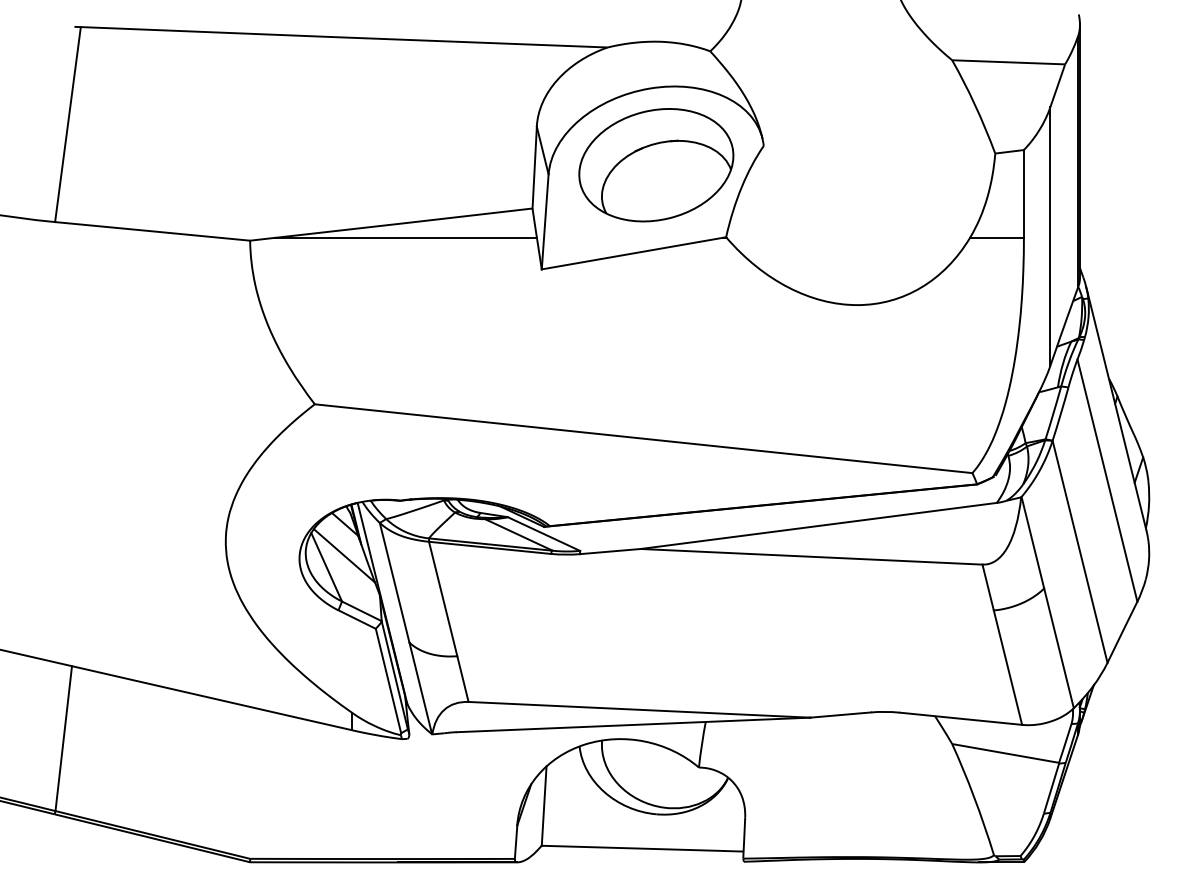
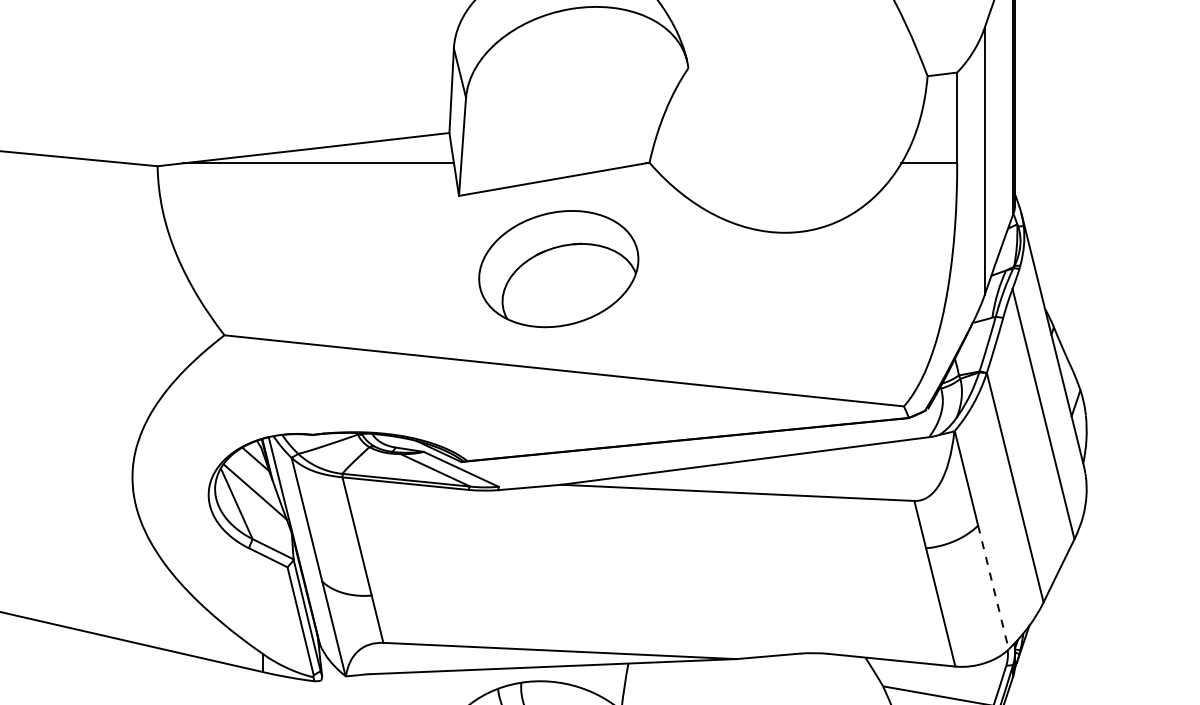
part: (656, 165) -> (558, 269), moved
line: (1059, 648) -> (993, 587), solid -> dashed

